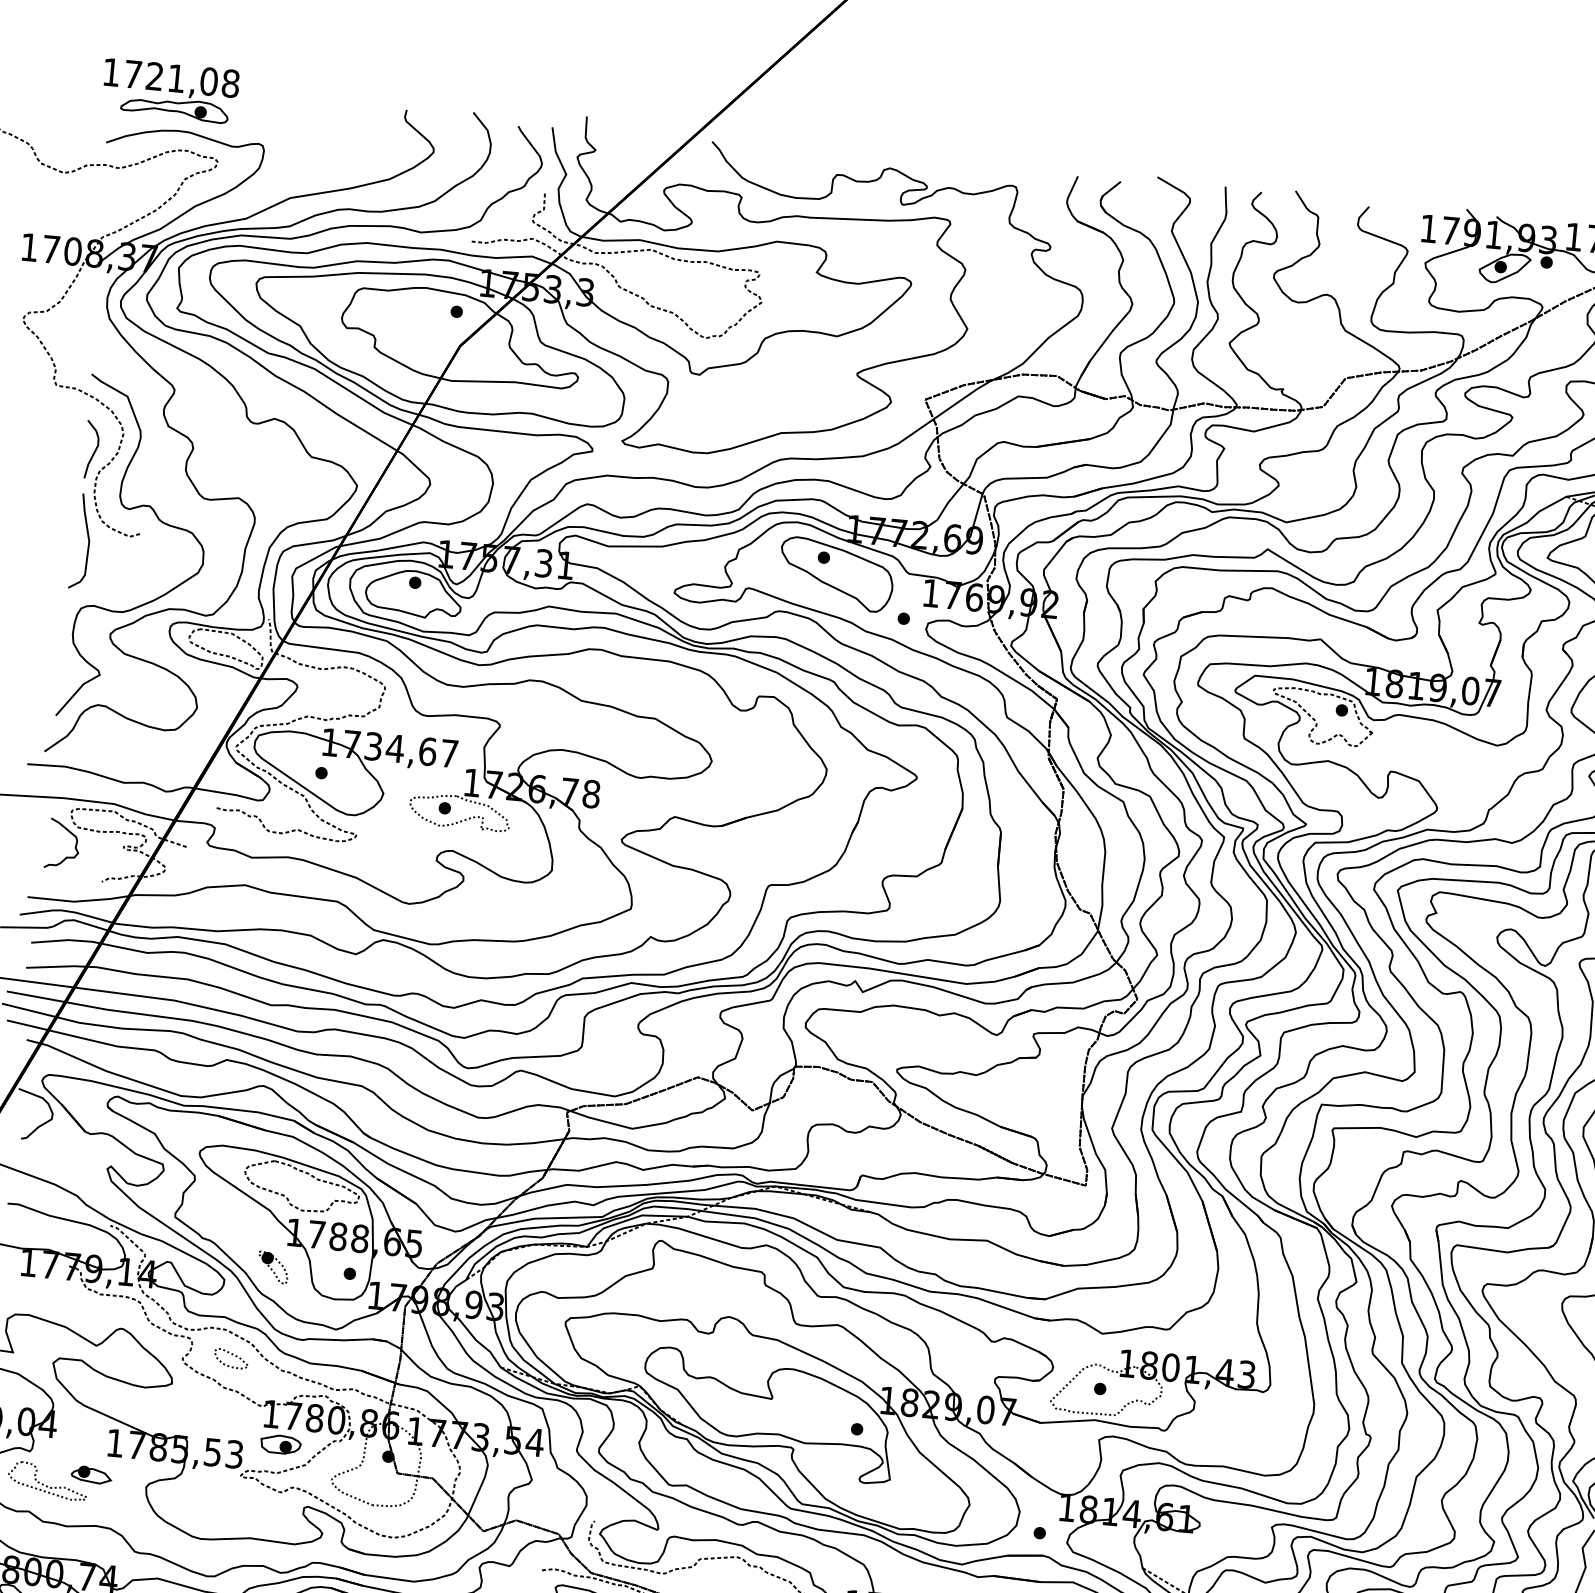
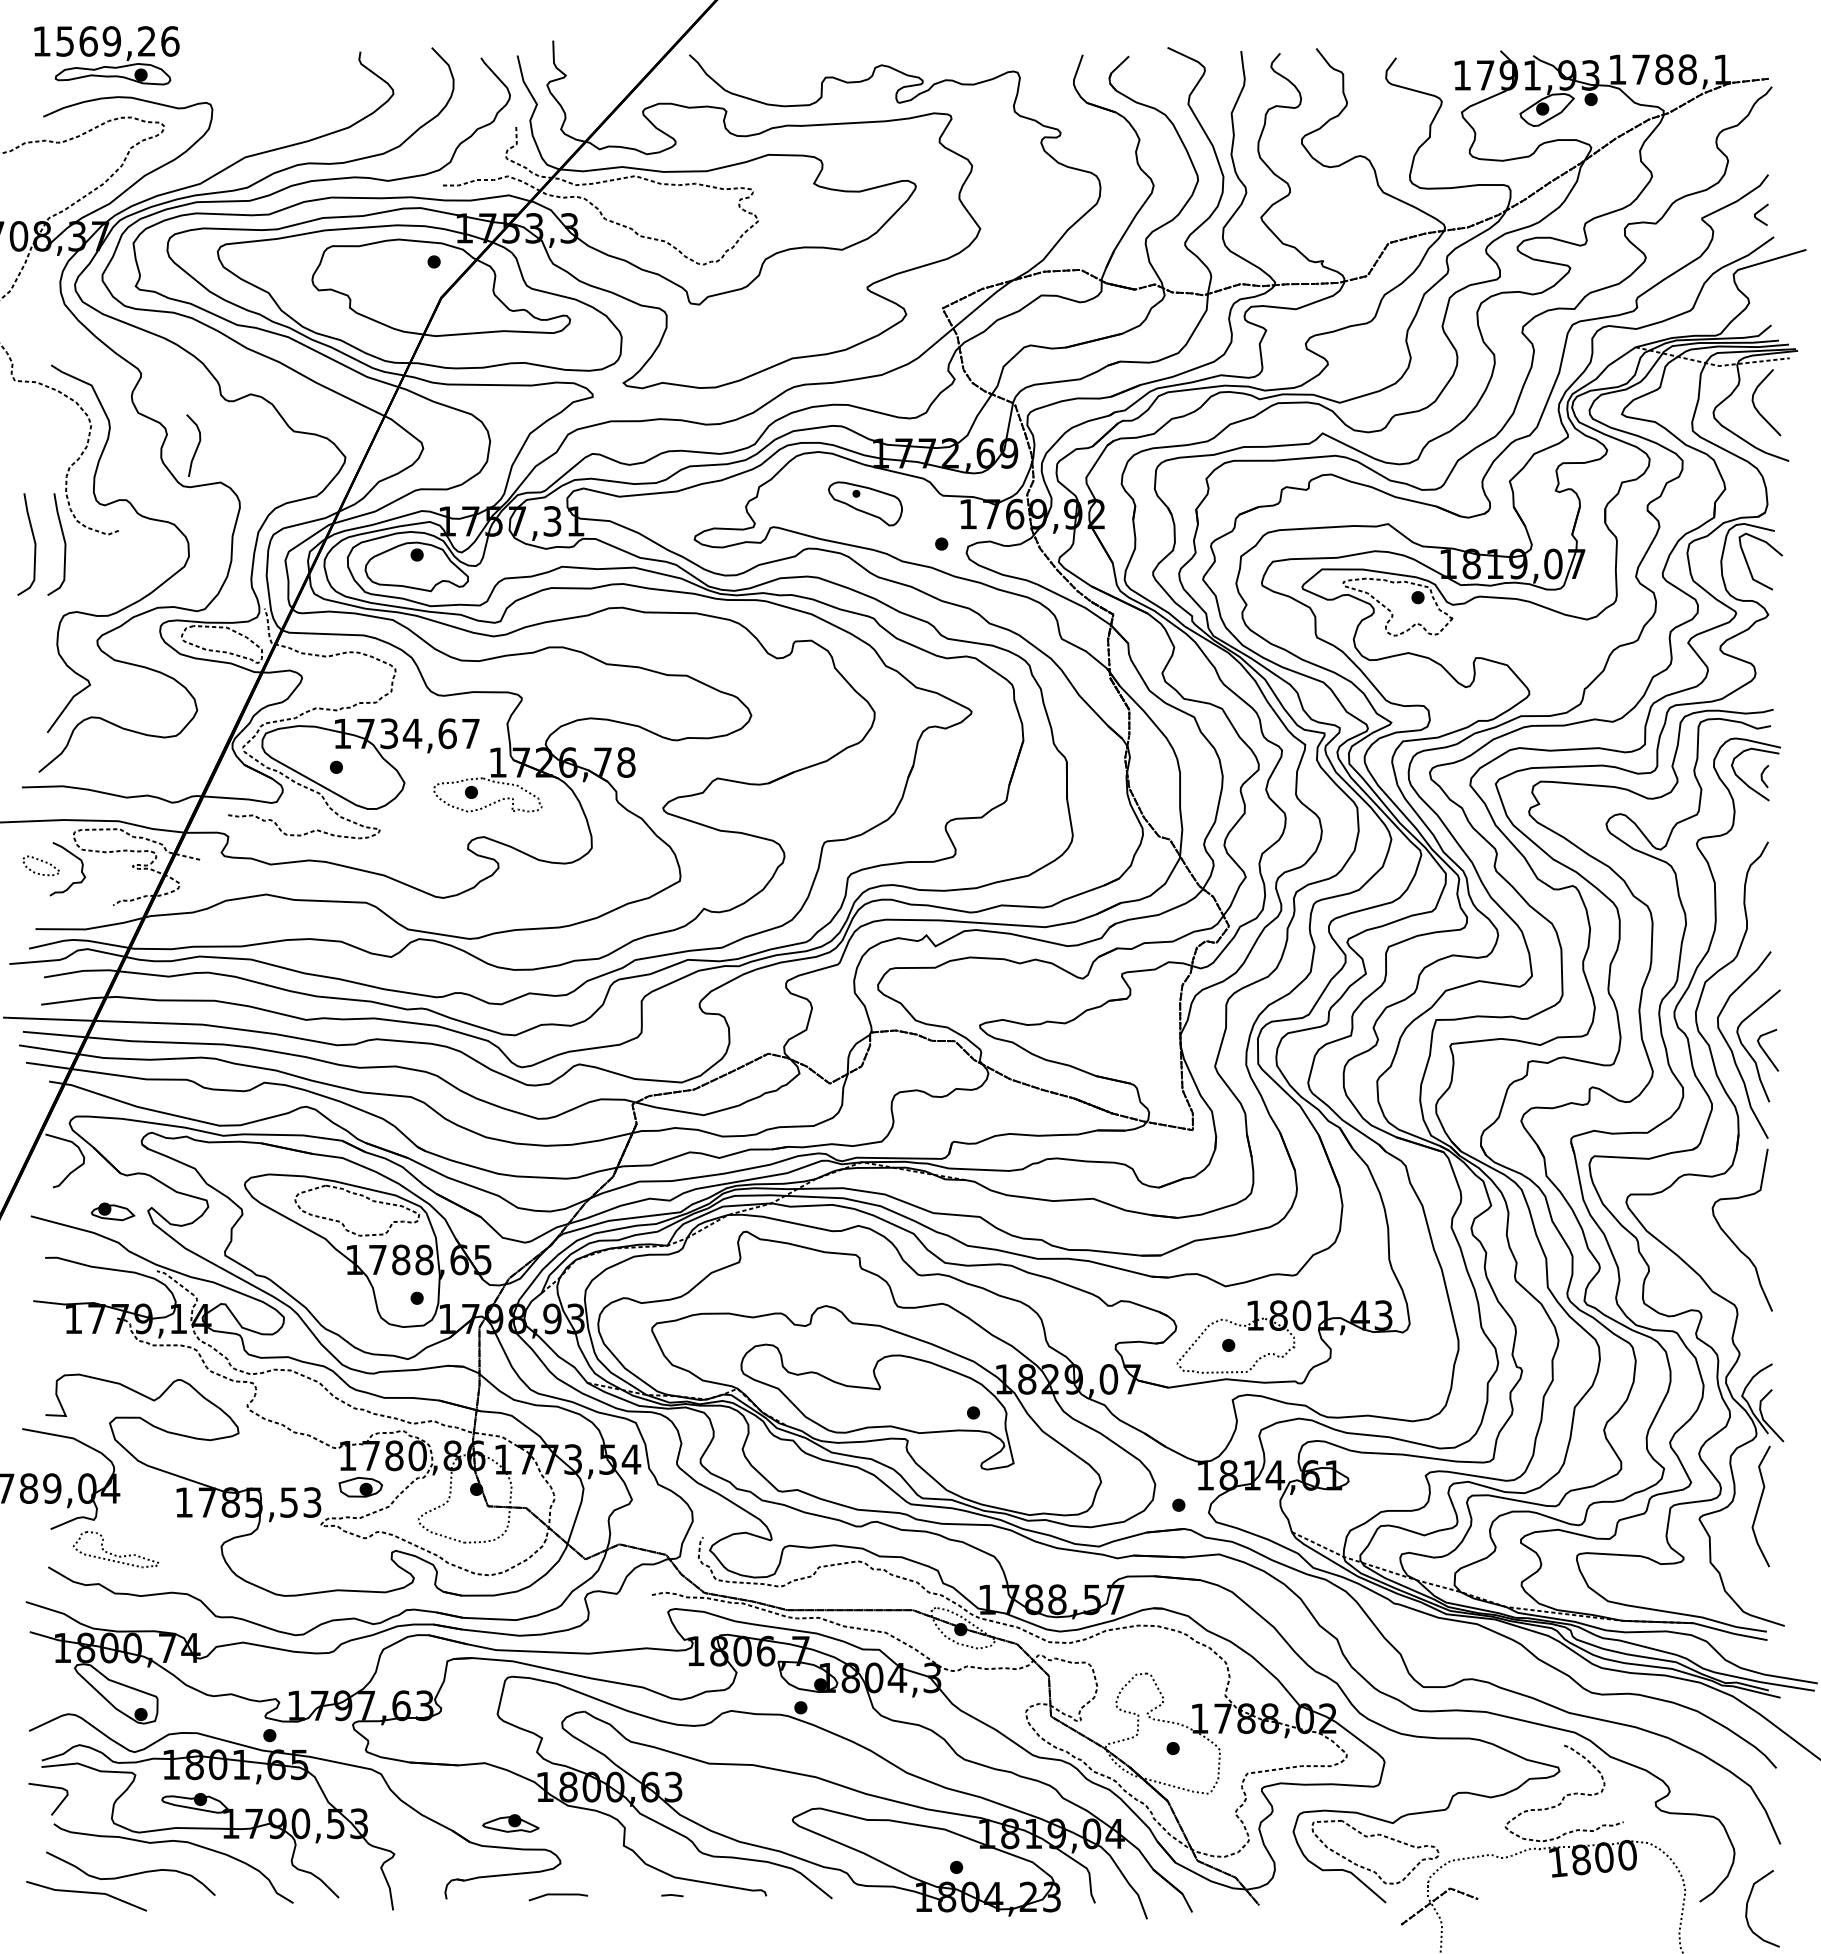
text: (181, 79) -> (117, 41), 1721,08 -> 1569,26
curve: (94, 450) -> (196, 446), moved
curve: (60, 539) -> (34, 544), added
part: (836, 574) -> (865, 503), size x0.6
part: (272, 1267) -> (334, 1299), removed
part: (230, 1358) -> (40, 865), moved
part: (91, 1474) -> (112, 1211), moved

